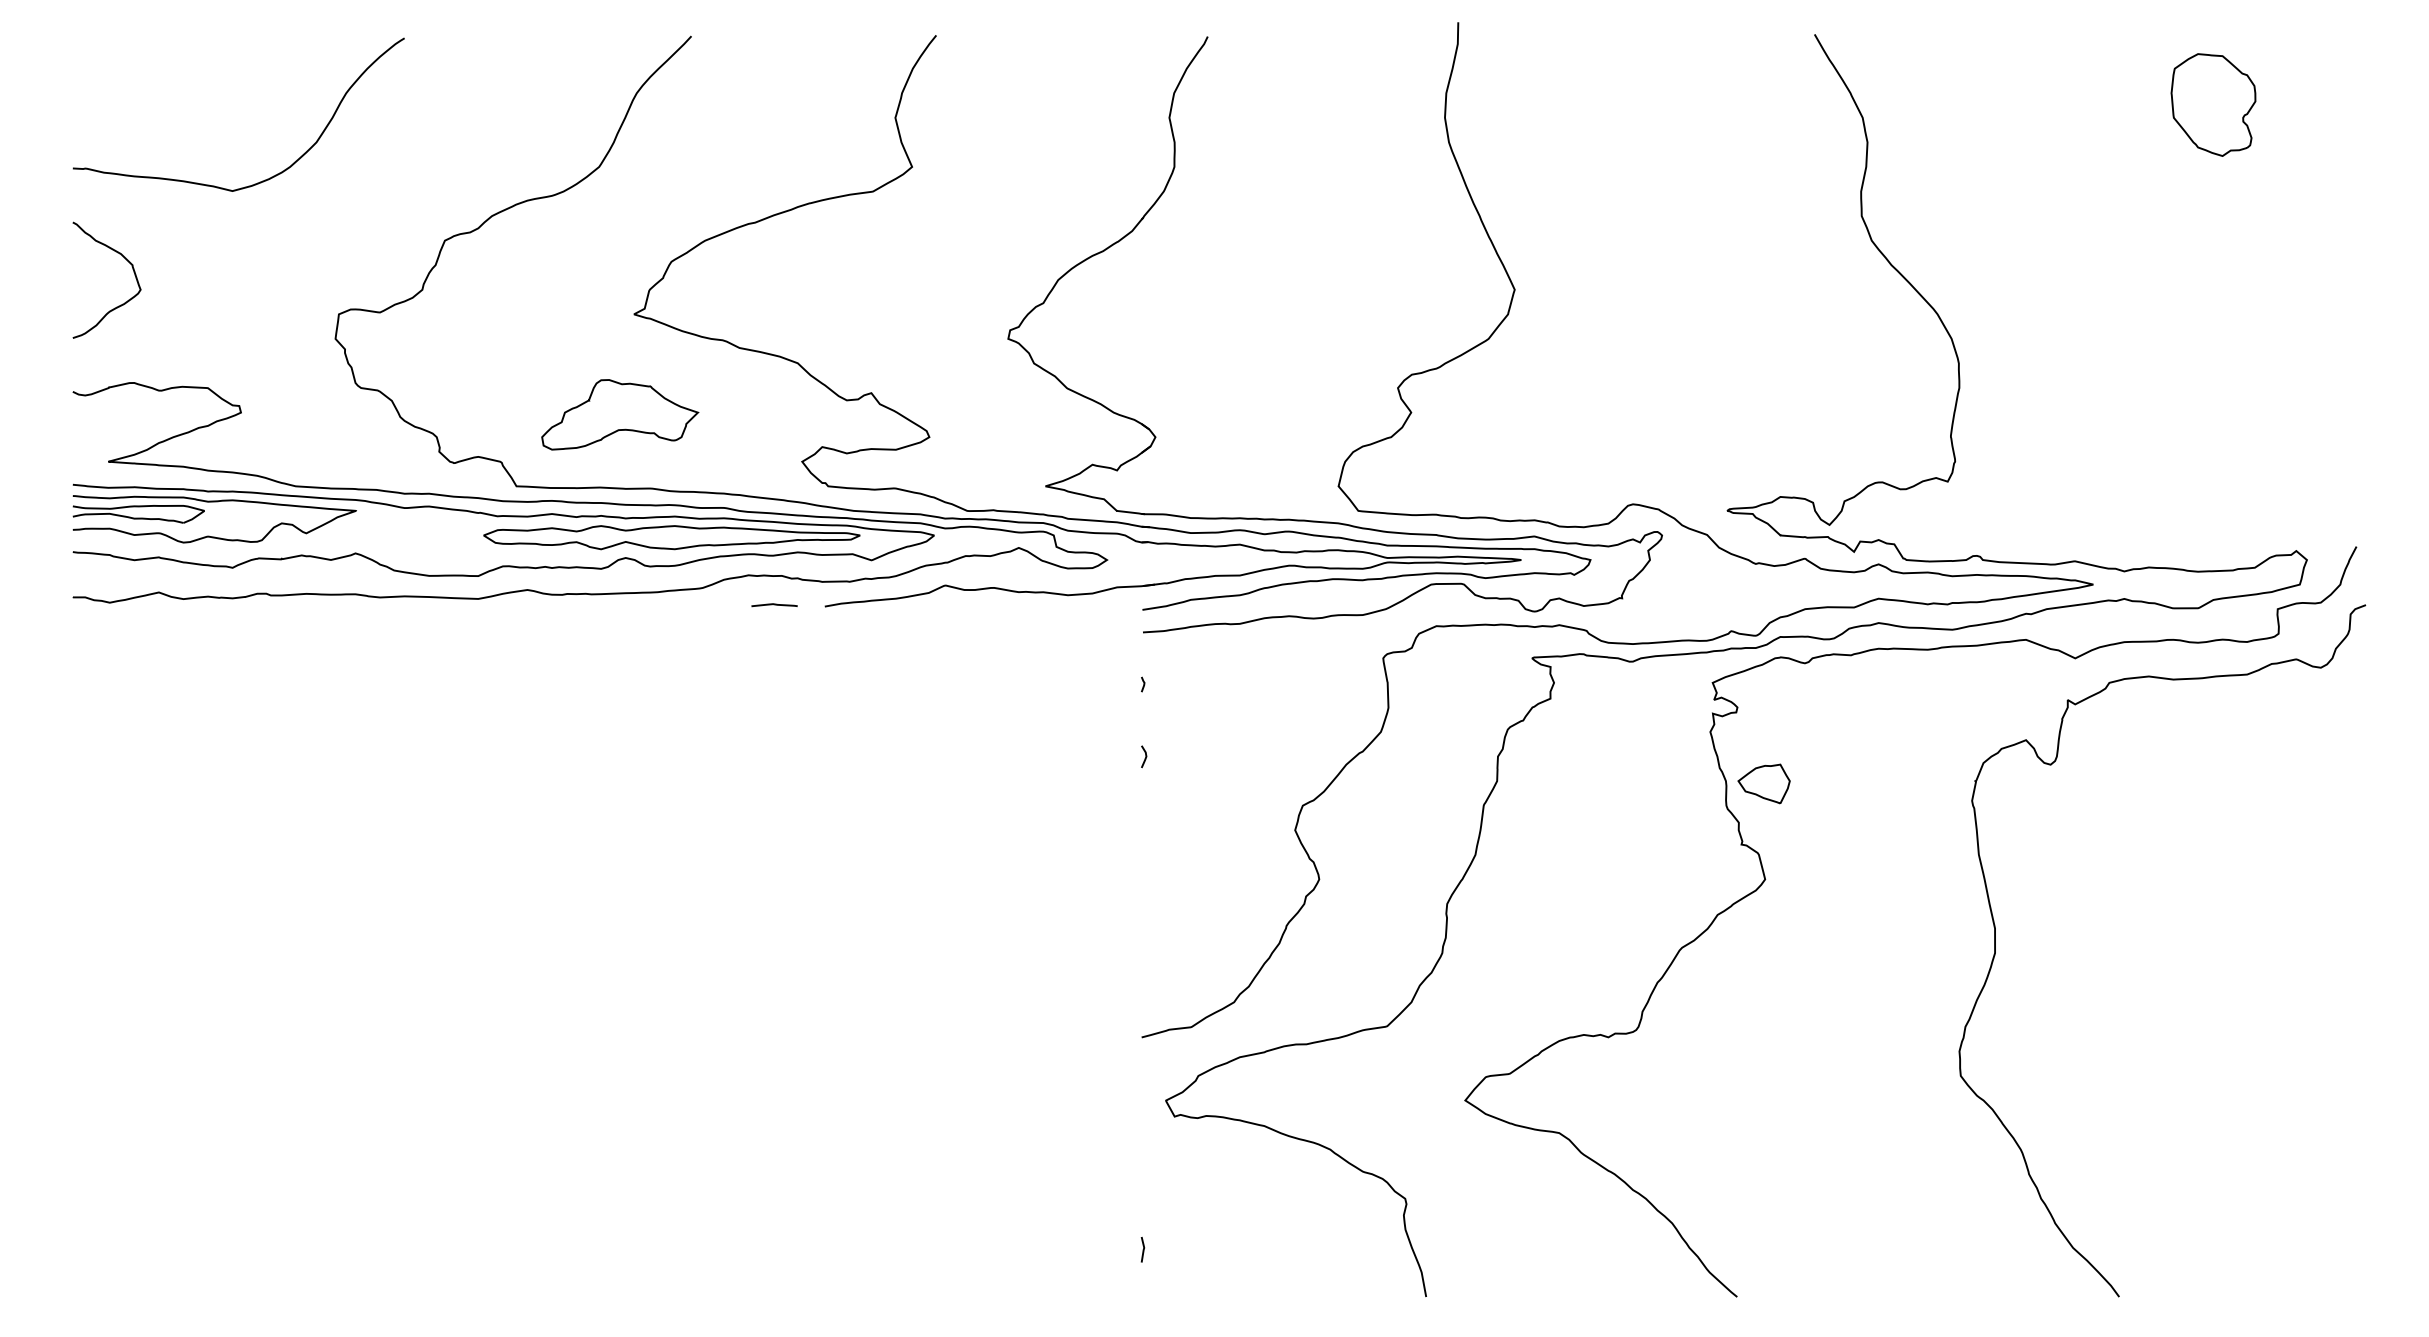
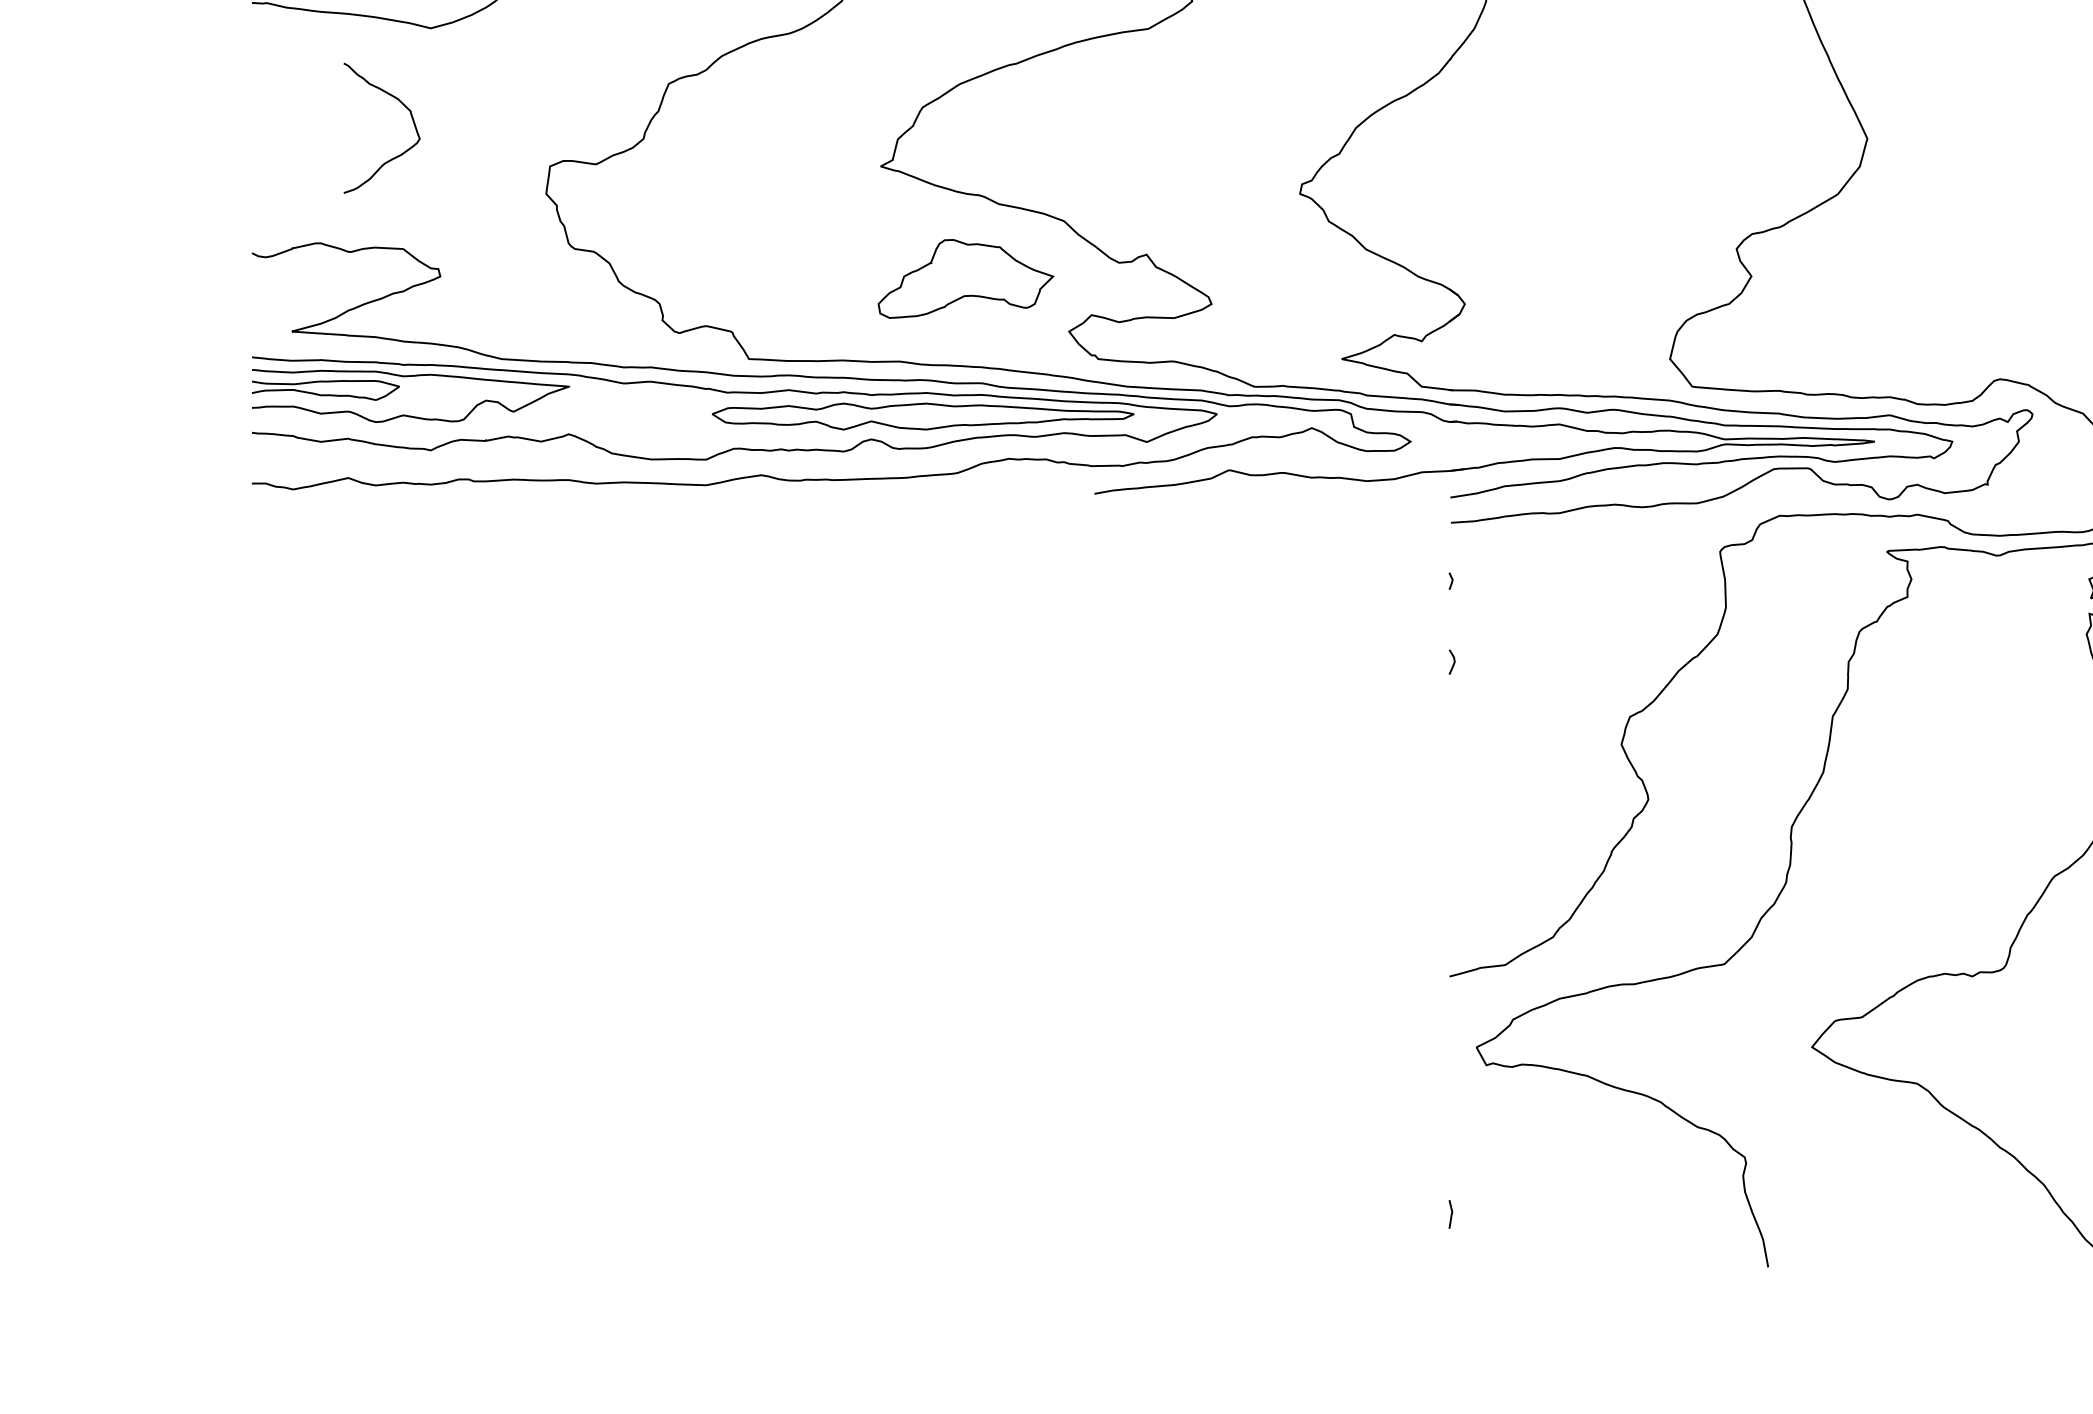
curve: (125, 259) -> (402, 104), moved
part: (620, 414) -> (966, 278), moved
curve: (774, 605) -> (1038, 492), removed

